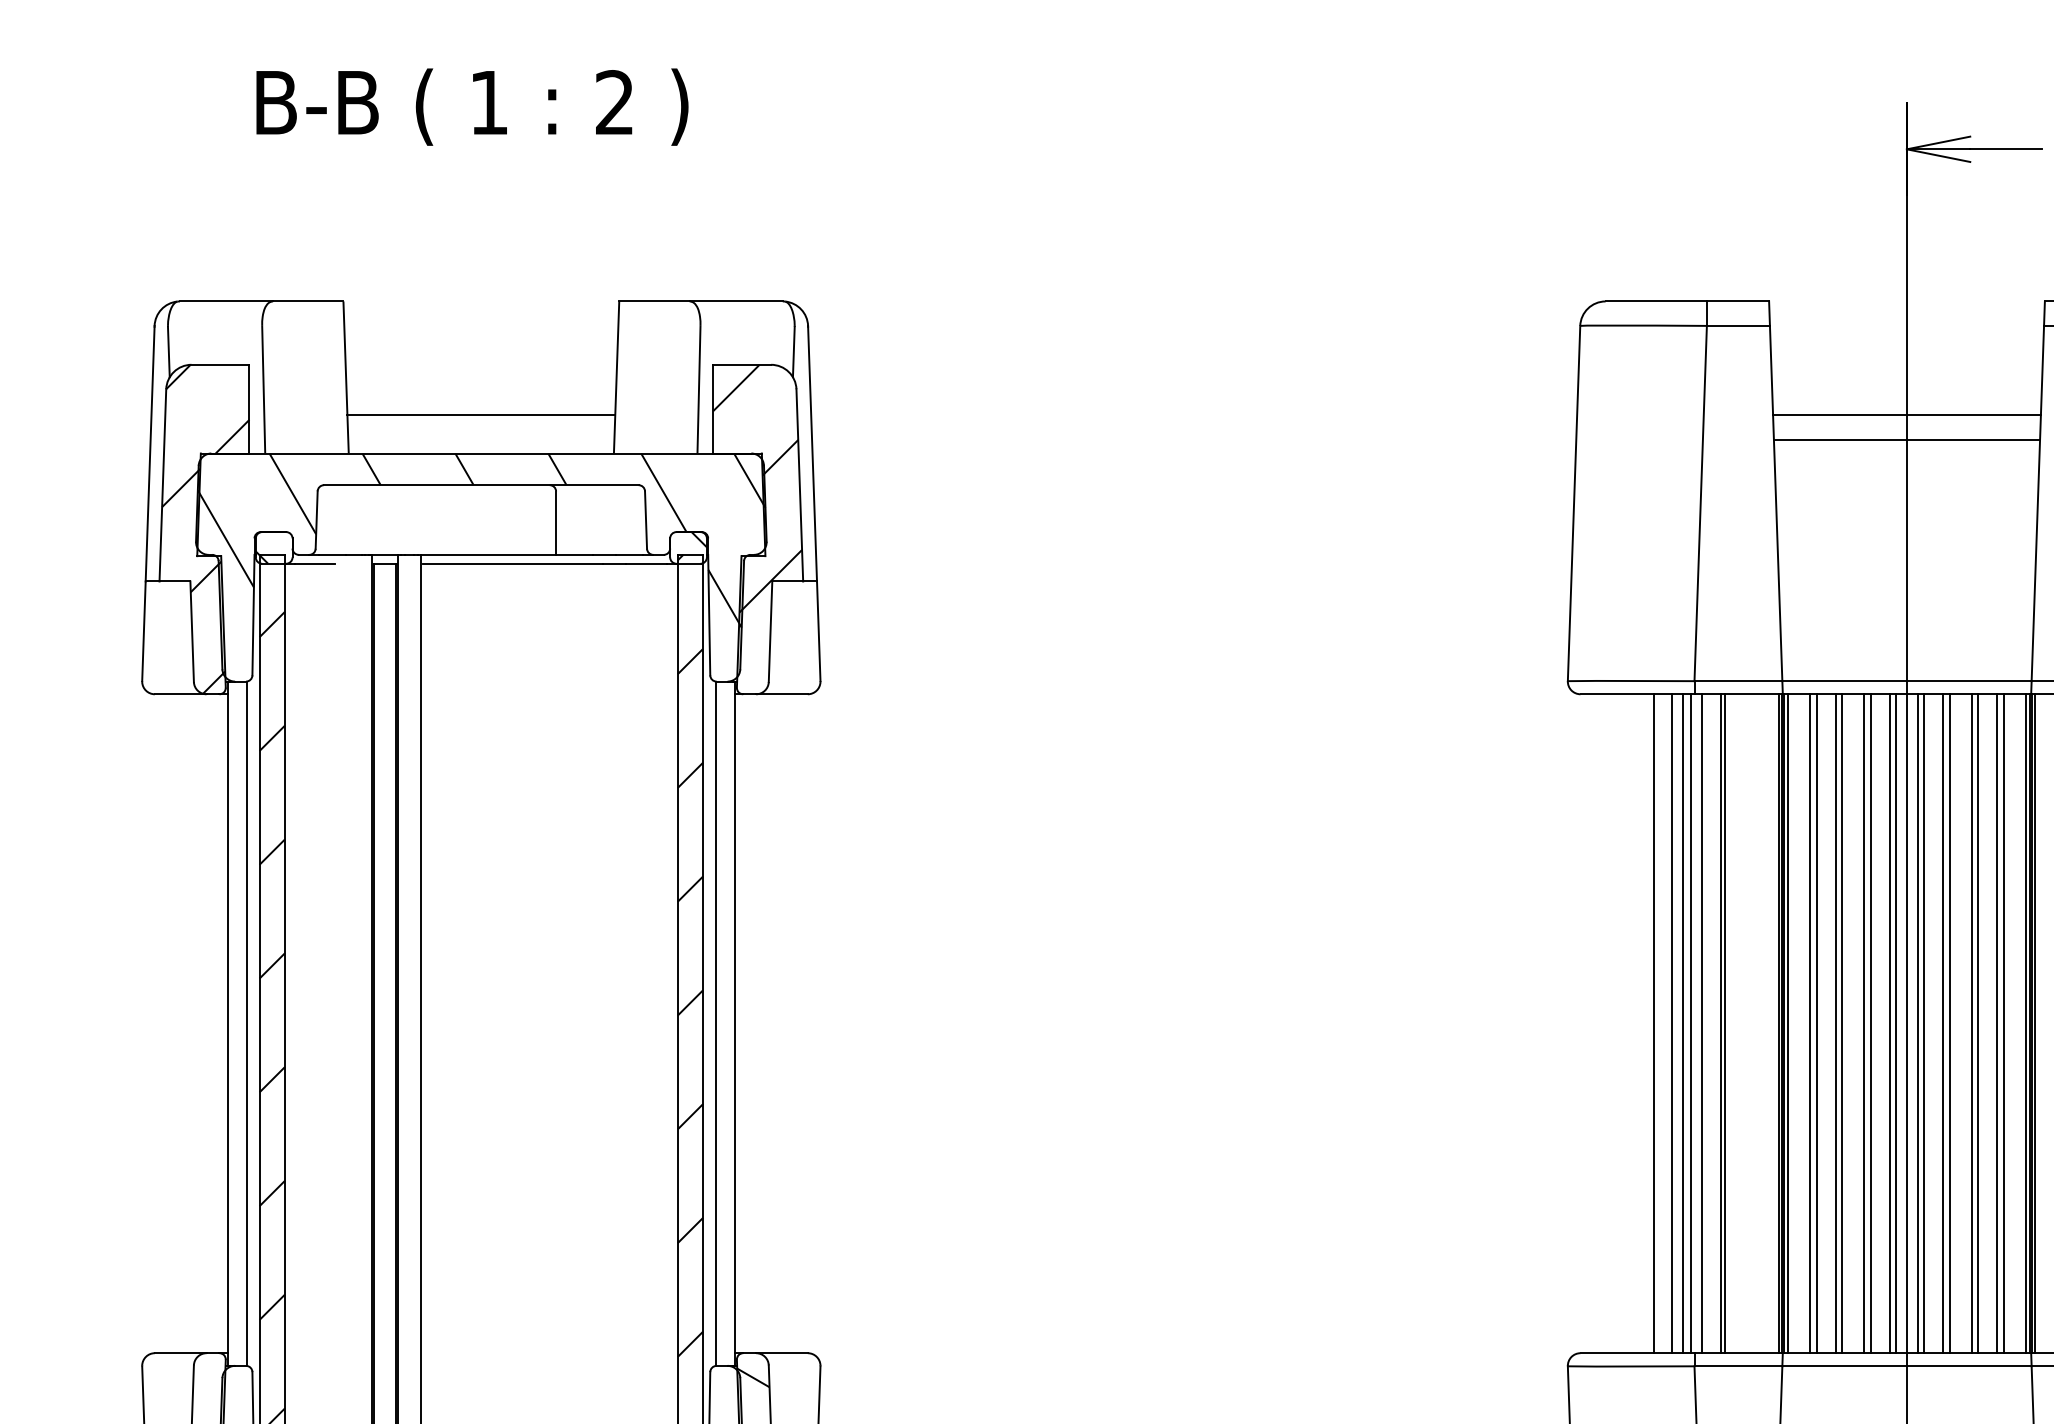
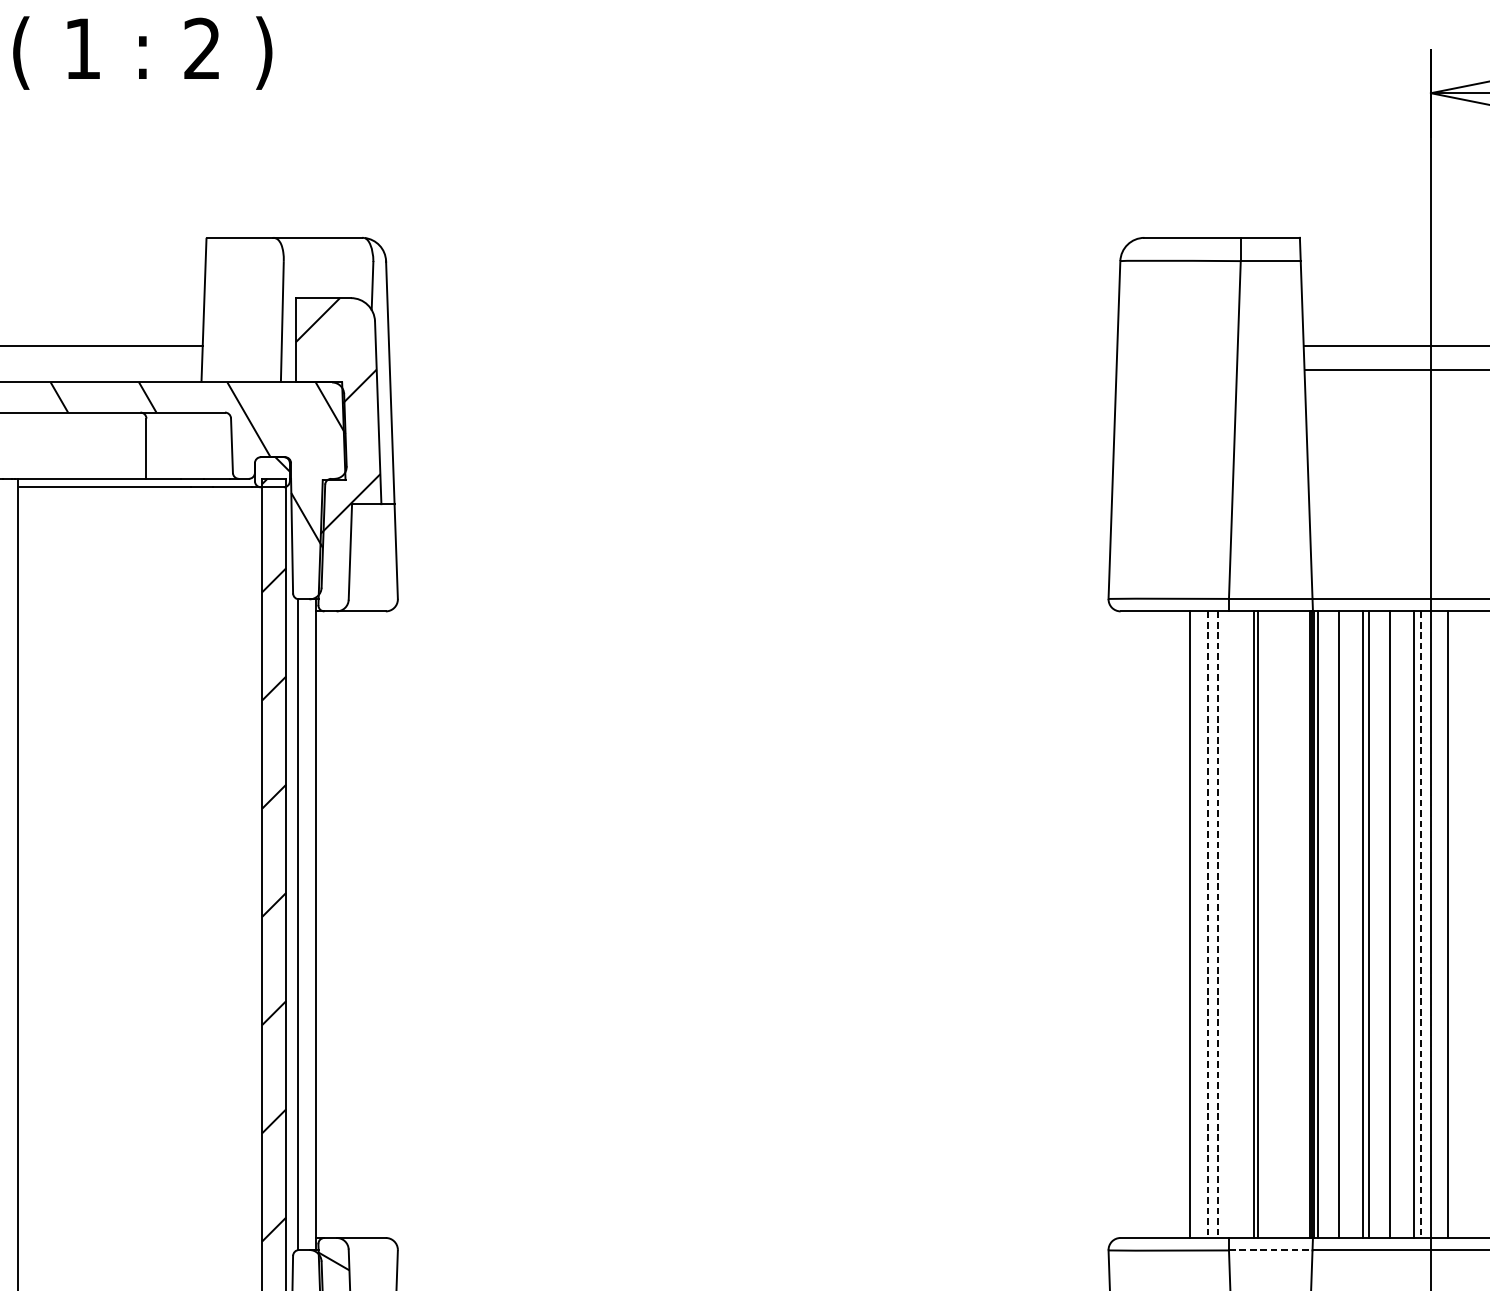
line: (1690, 1023) -> (1225, 924), removed
line: (1701, 1023) -> (1235, 924), removed
line: (1816, 1023) -> (1344, 924), removed
line: (1870, 1023) -> (1396, 924), removed
line: (1918, 1023) -> (1441, 924), removed
line: (1943, 1023) -> (1465, 924), removed
line: (1949, 1023) -> (1471, 924), removed
line: (1672, 1024) -> (1208, 925), solid -> dashed
line: (1682, 1024) -> (1217, 925), solid -> dashed
line: (1895, 1024) -> (1420, 925), solid -> dashed
line: (1738, 1366) -> (1270, 1250), solid -> dashed

